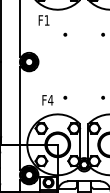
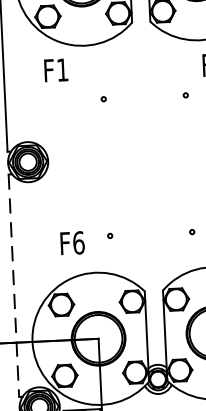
text: (50, 99) -> (78, 241), F4 -> F6
line: (19, 119) -> (12, 287), solid -> dashed

